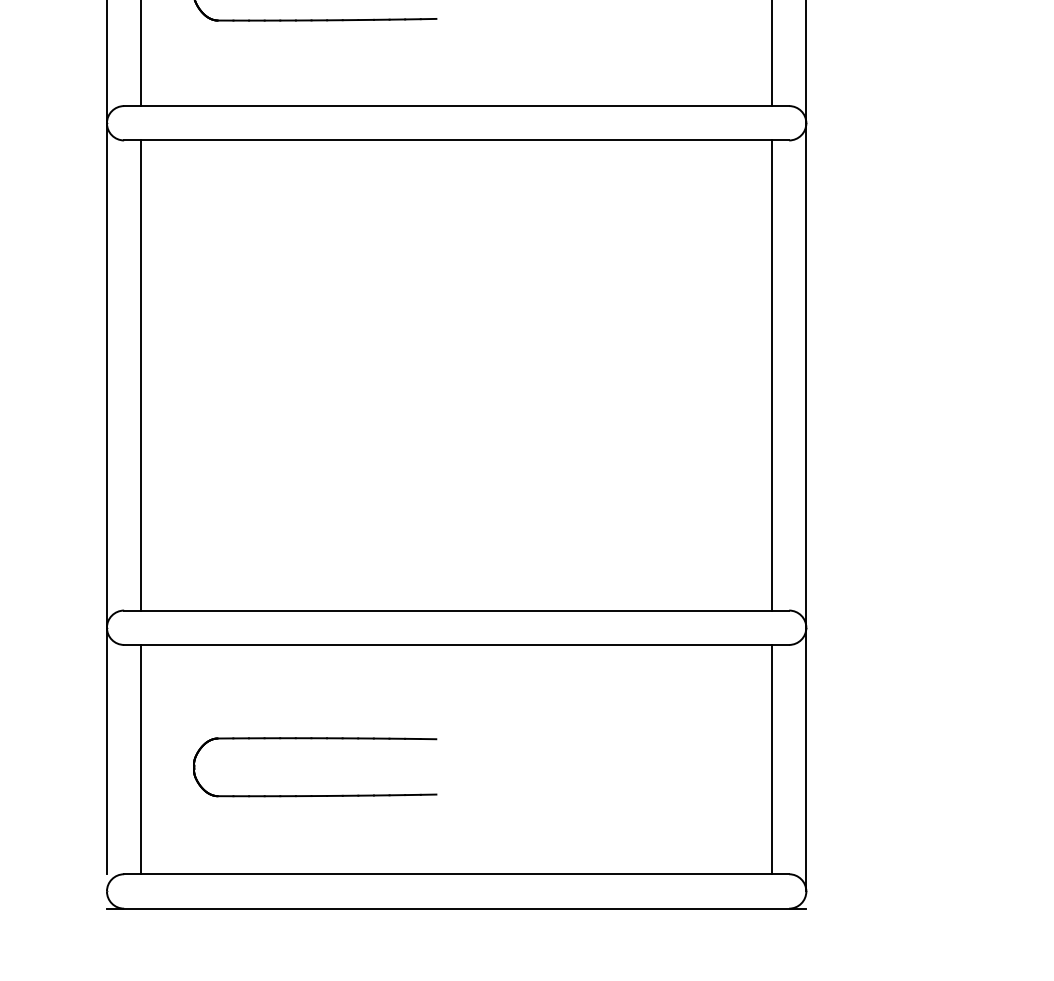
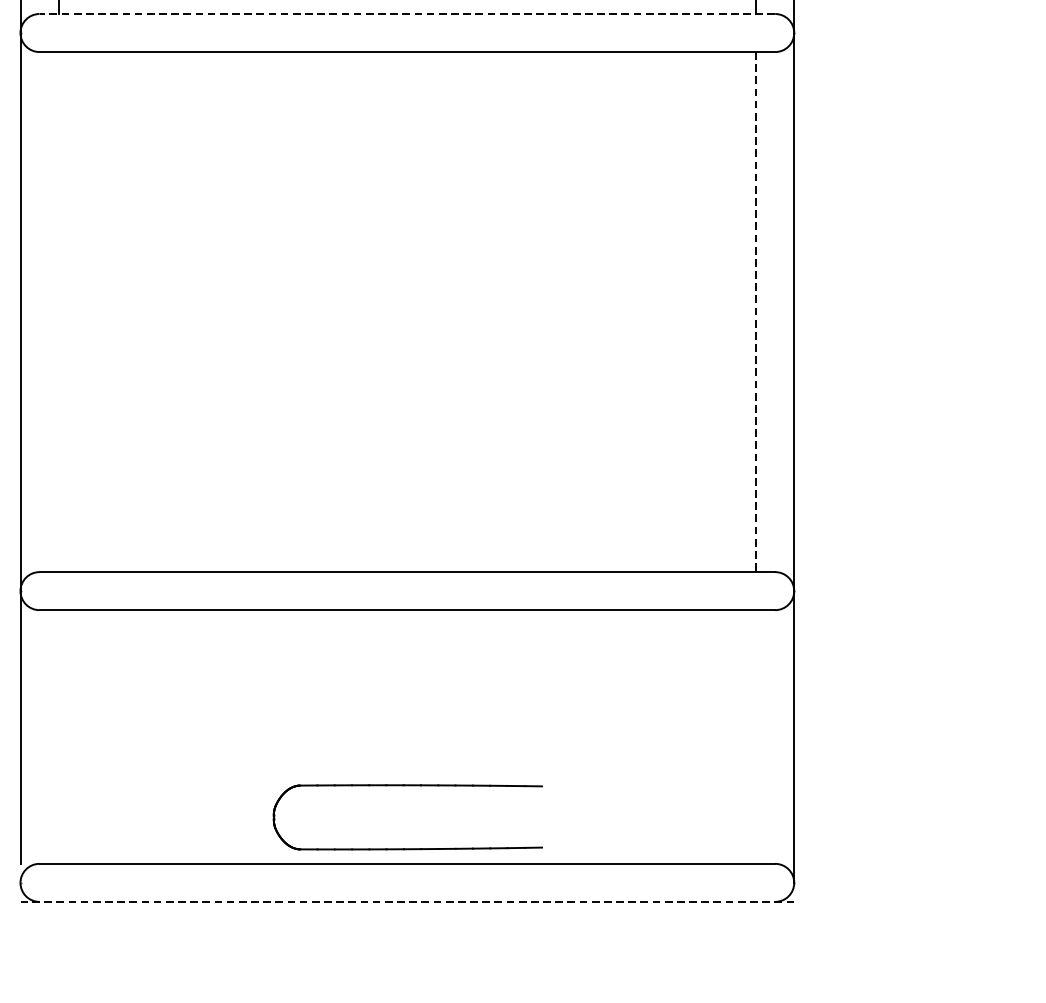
line: (456, 106) -> (407, 14), solid -> dashed
line: (141, 375) -> (58, 312), removed
line: (771, 376) -> (755, 313), solid -> dashed
part: (315, 739) -> (408, 786), moved
line: (141, 759) -> (58, 736), removed
line: (771, 759) -> (755, 736), removed
line: (456, 908) -> (407, 901), solid -> dashed

